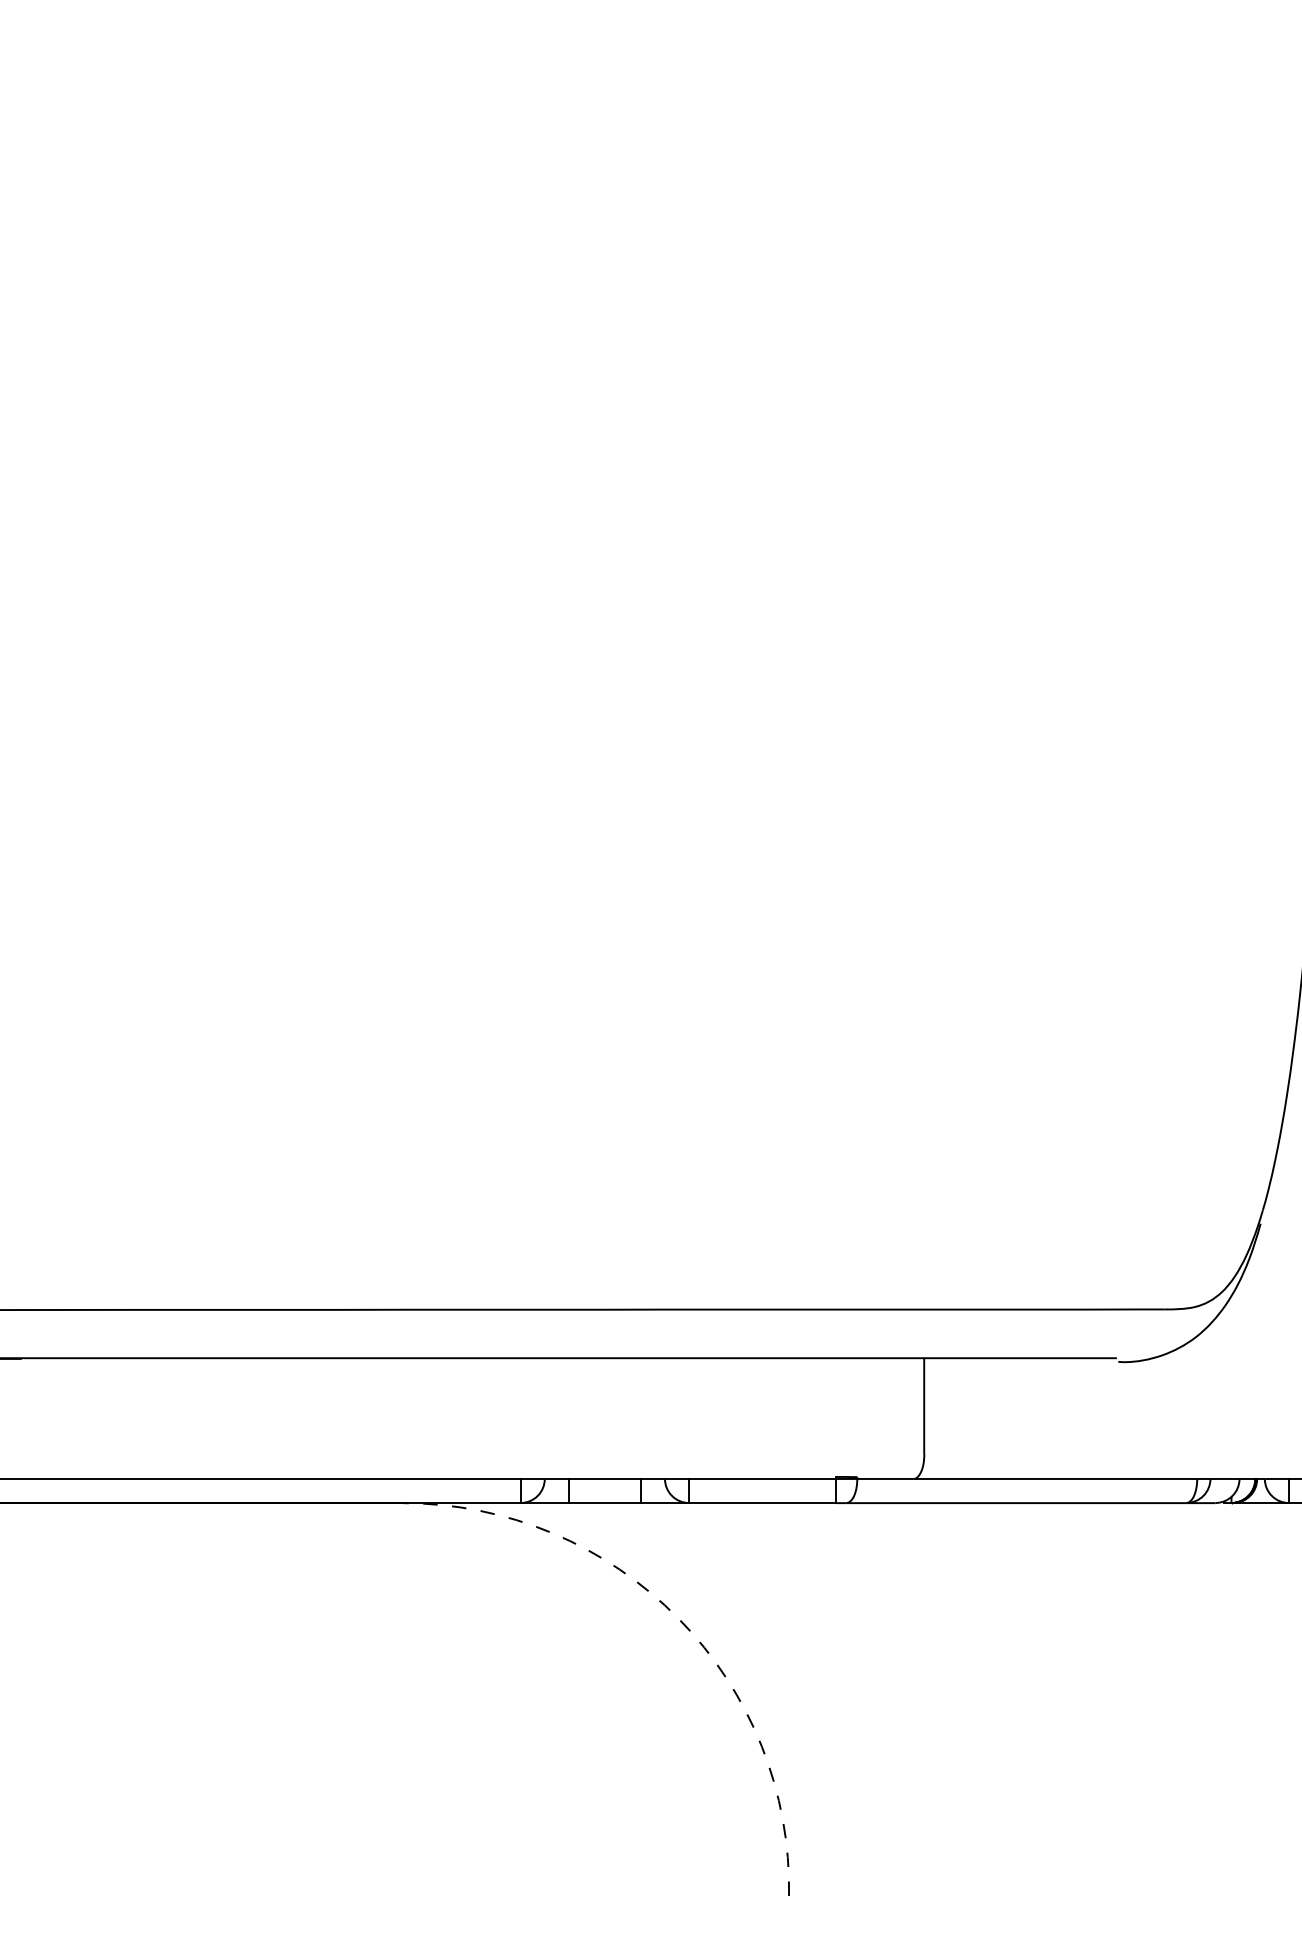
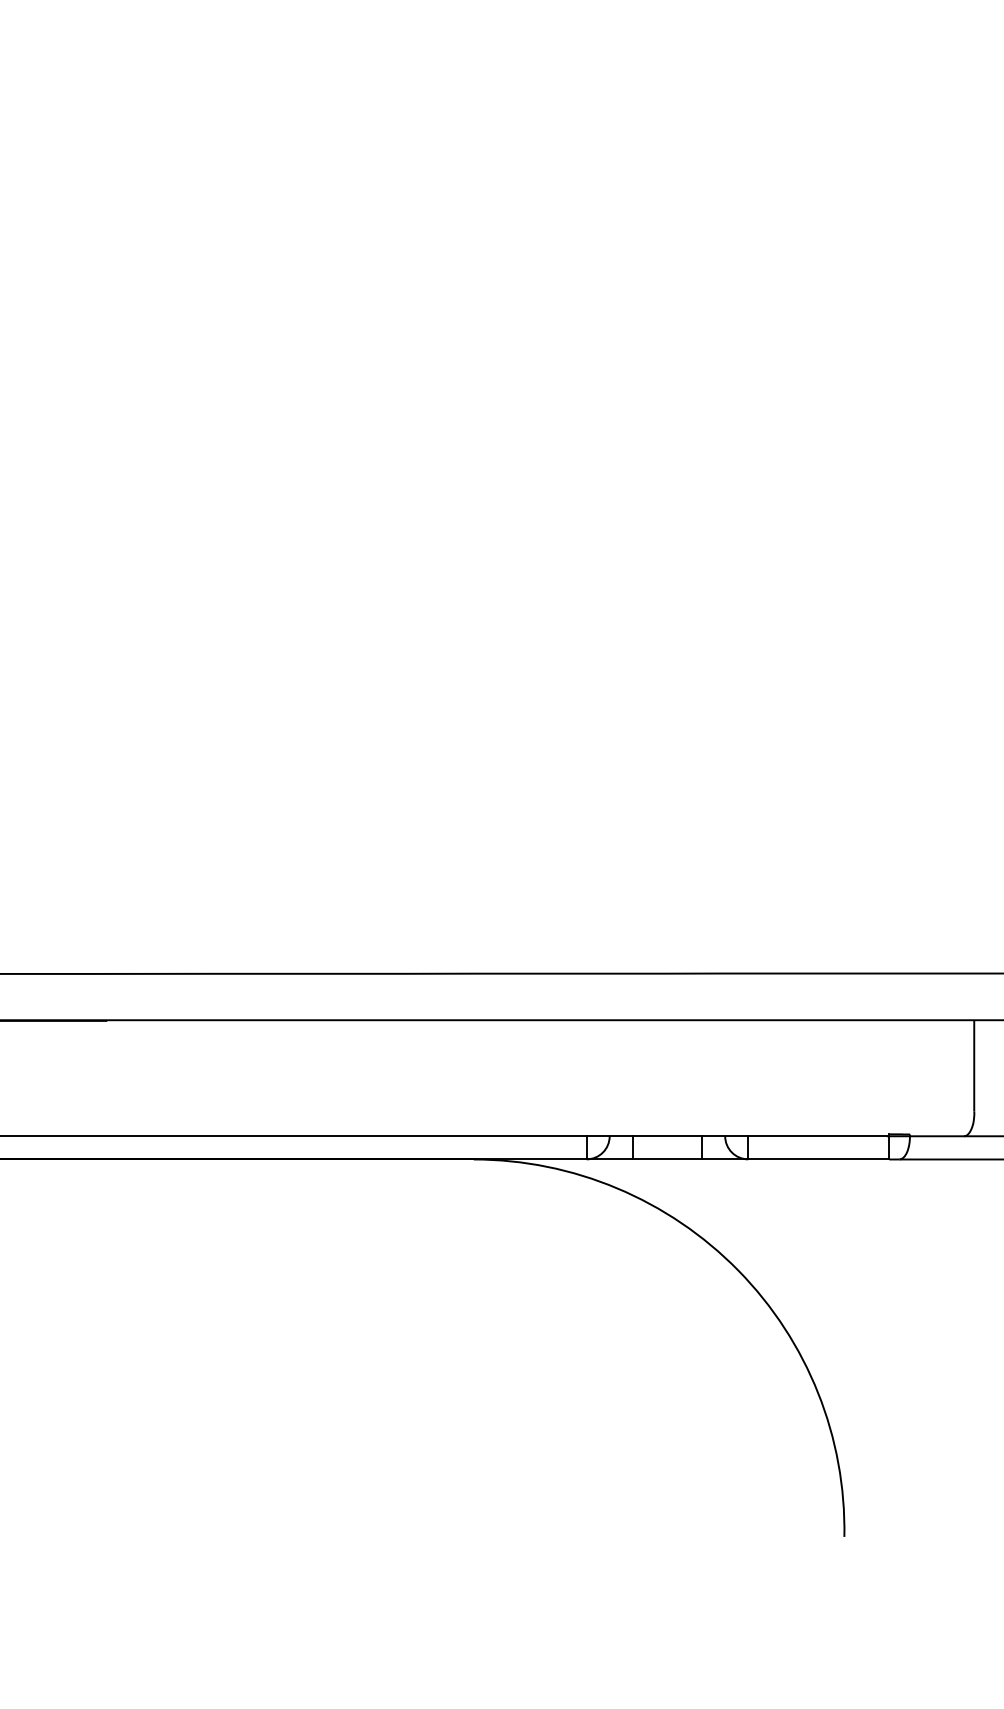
arc: (678, 1618) -> (738, 1270), dashed -> solid

